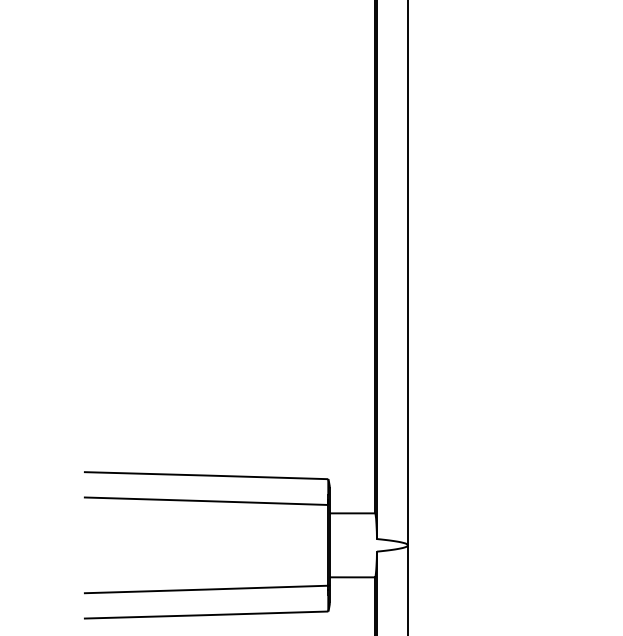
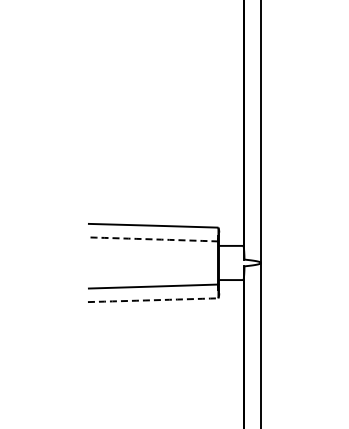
arc: (206, 501) -> (153, 239), solid -> dashed
arc: (206, 615) -> (153, 300), solid -> dashed

